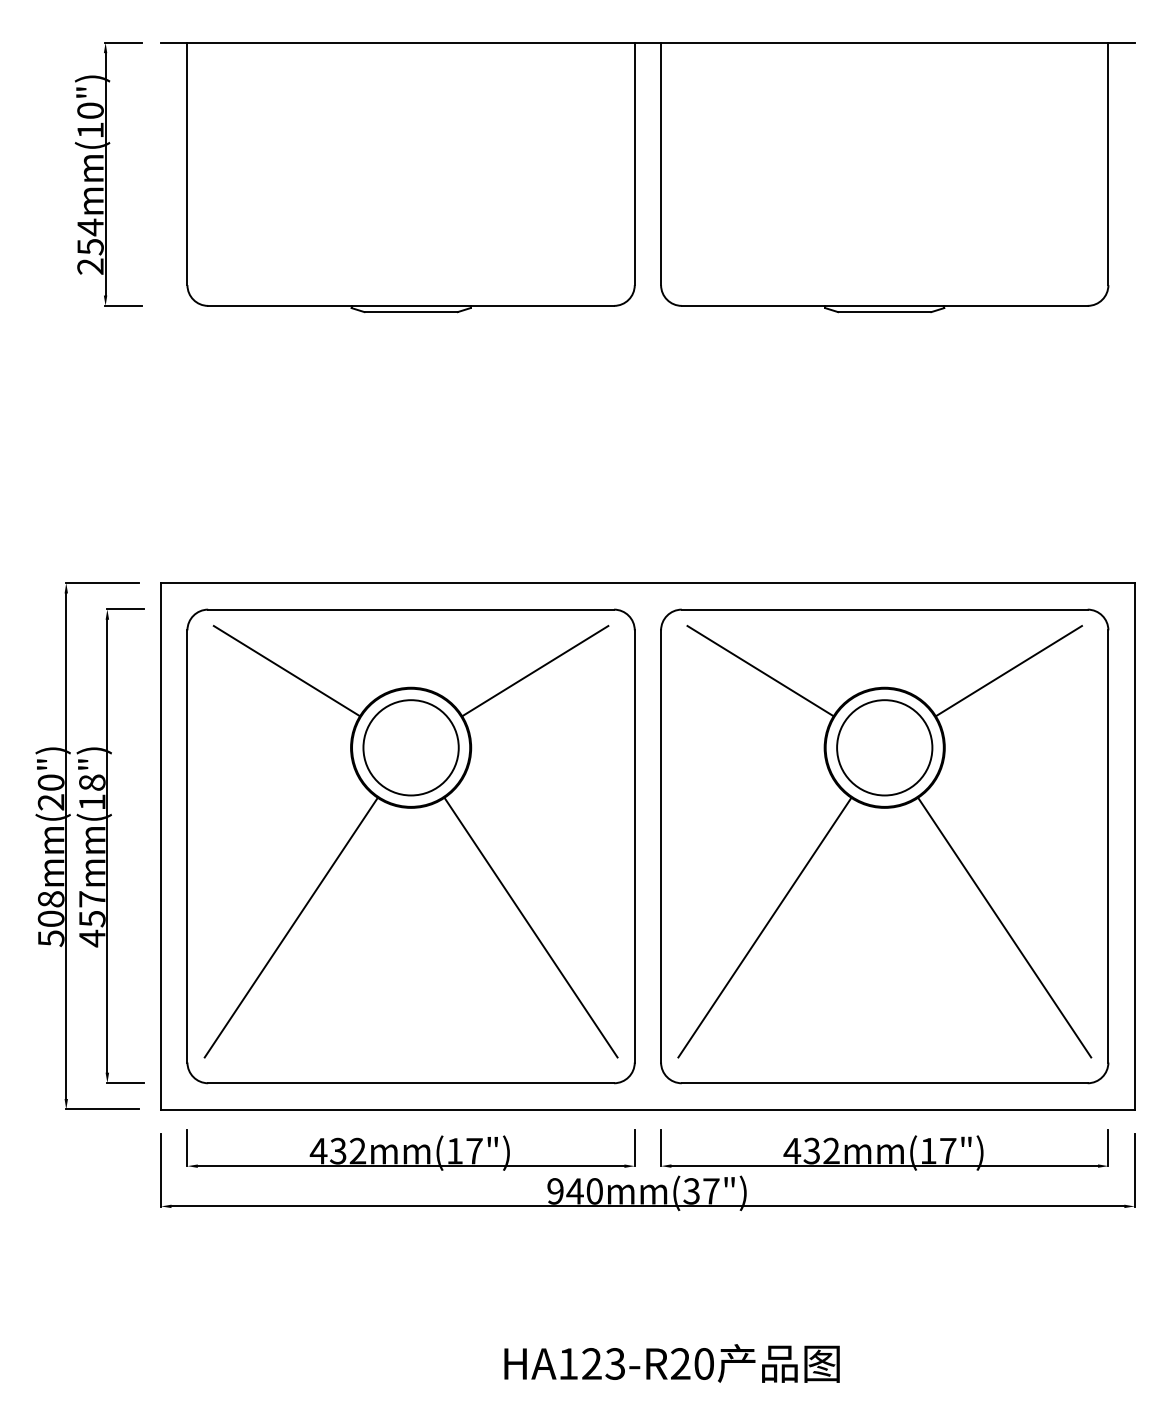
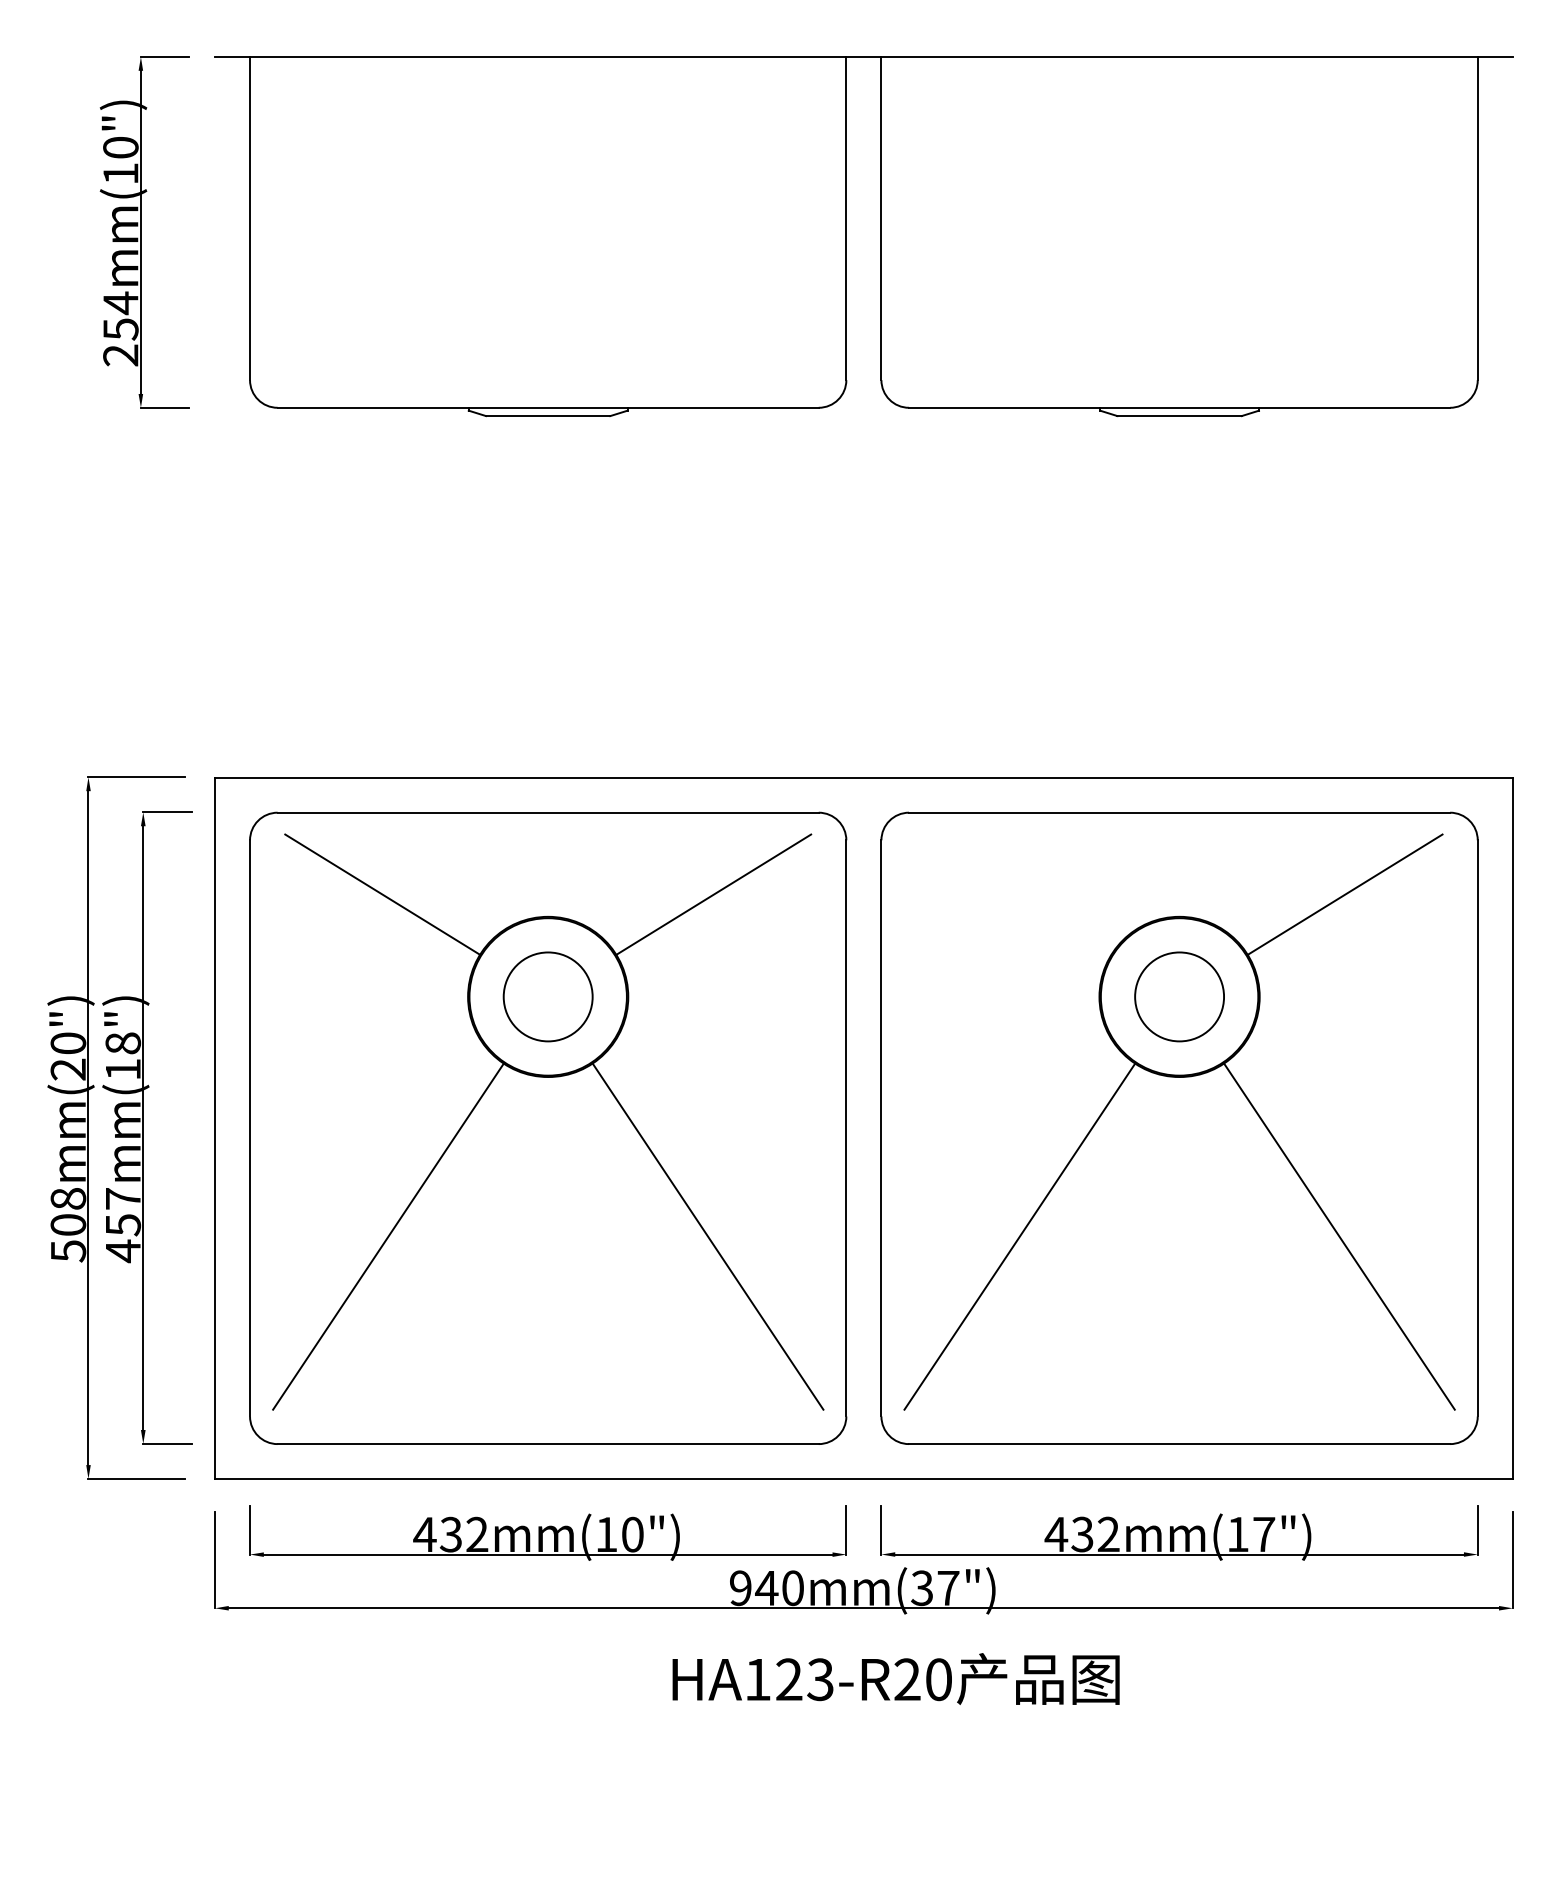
line: (760, 671) -> (1013, 895), removed
circle: (410, 747) -> (547, 996), size x0.7
circle: (884, 747) -> (1179, 996), size x0.7
text: (474, 1150) -> (632, 1533), 432mm(17") -> 432mm(10")
text: (671, 1363) -> (895, 1679), moved

